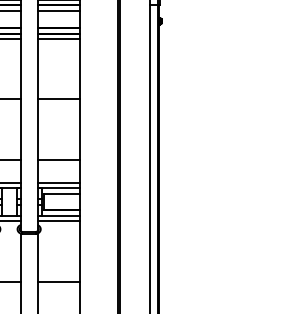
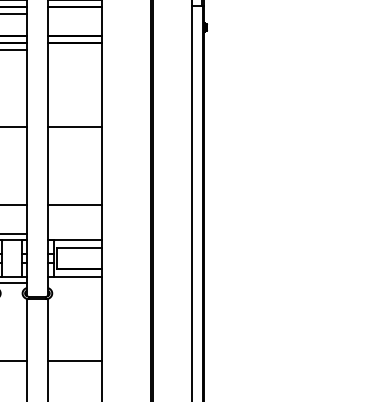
line: (58, 10) -> (74, 13), removed
line: (58, 38) -> (74, 49), removed
line: (58, 182) -> (74, 233), removed
line: (58, 221) -> (74, 283), removed

